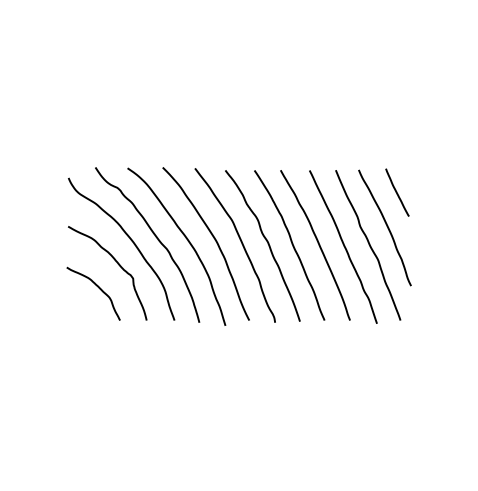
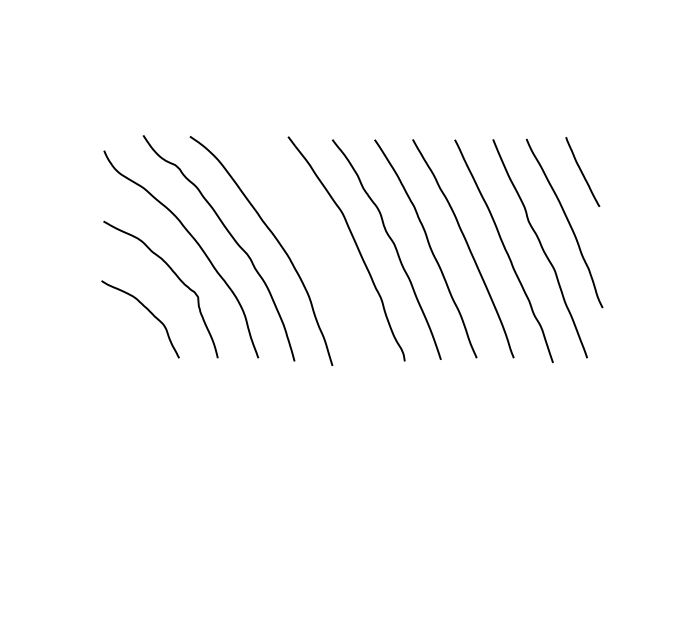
curve: (213, 238) -> (315, 238), removed

